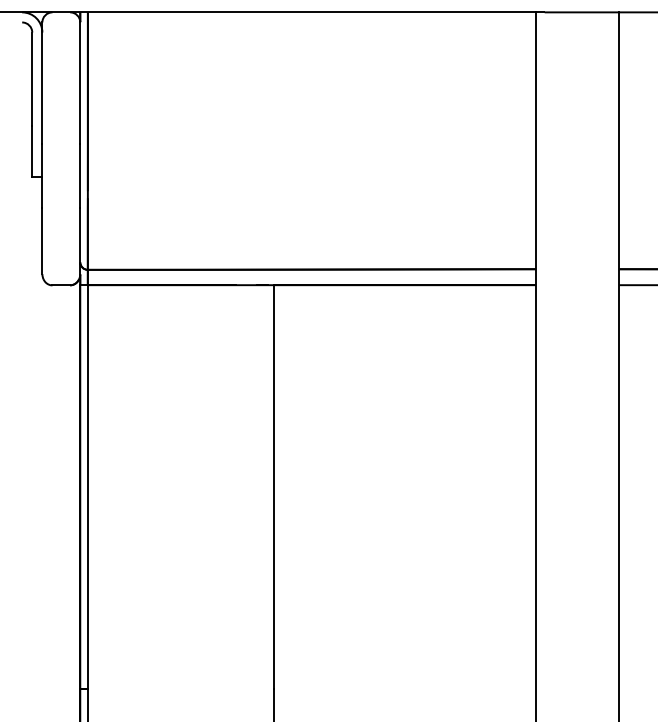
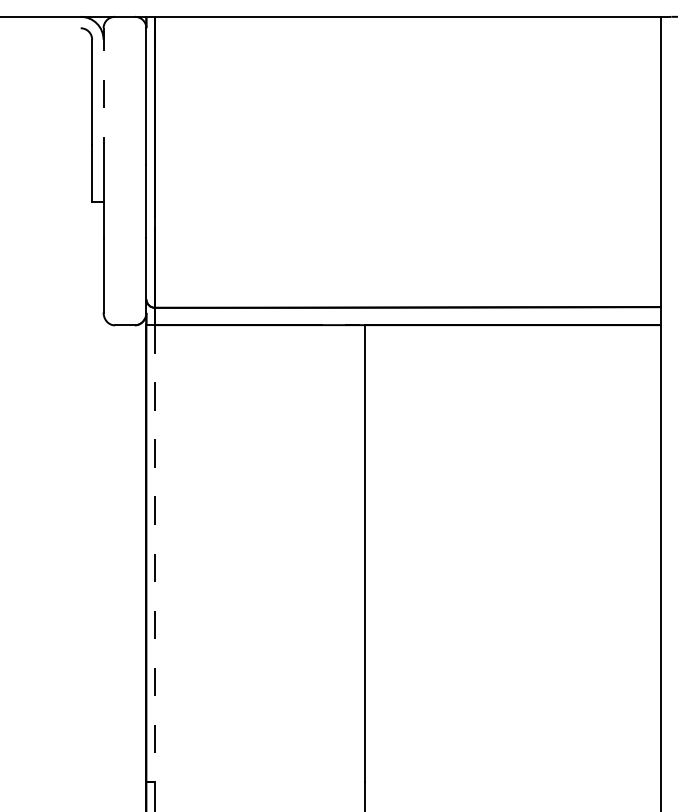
line: (42, 83) -> (103, 97), solid -> dashed
line: (87, 487) -> (154, 553), solid -> dashed

